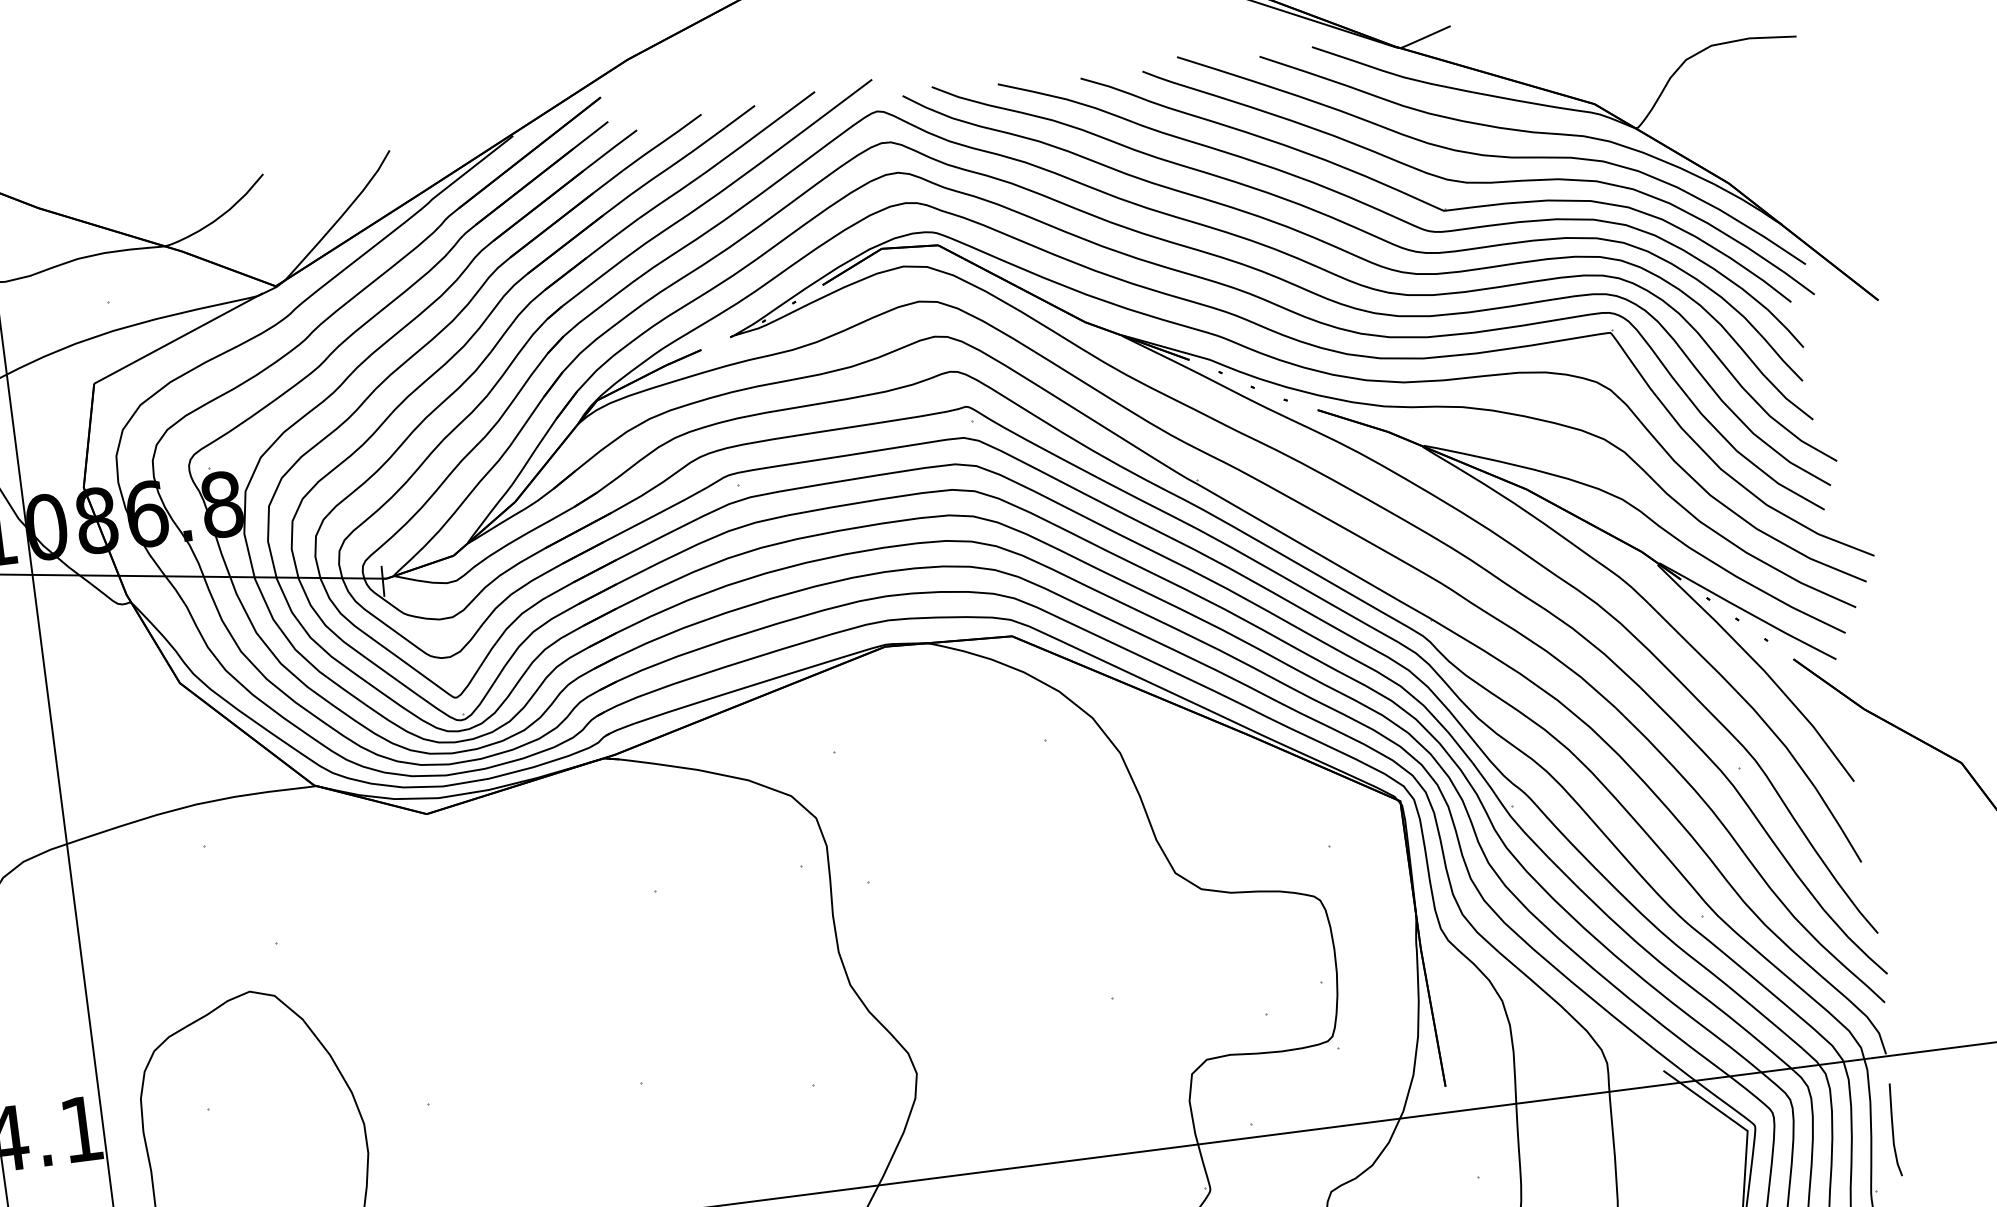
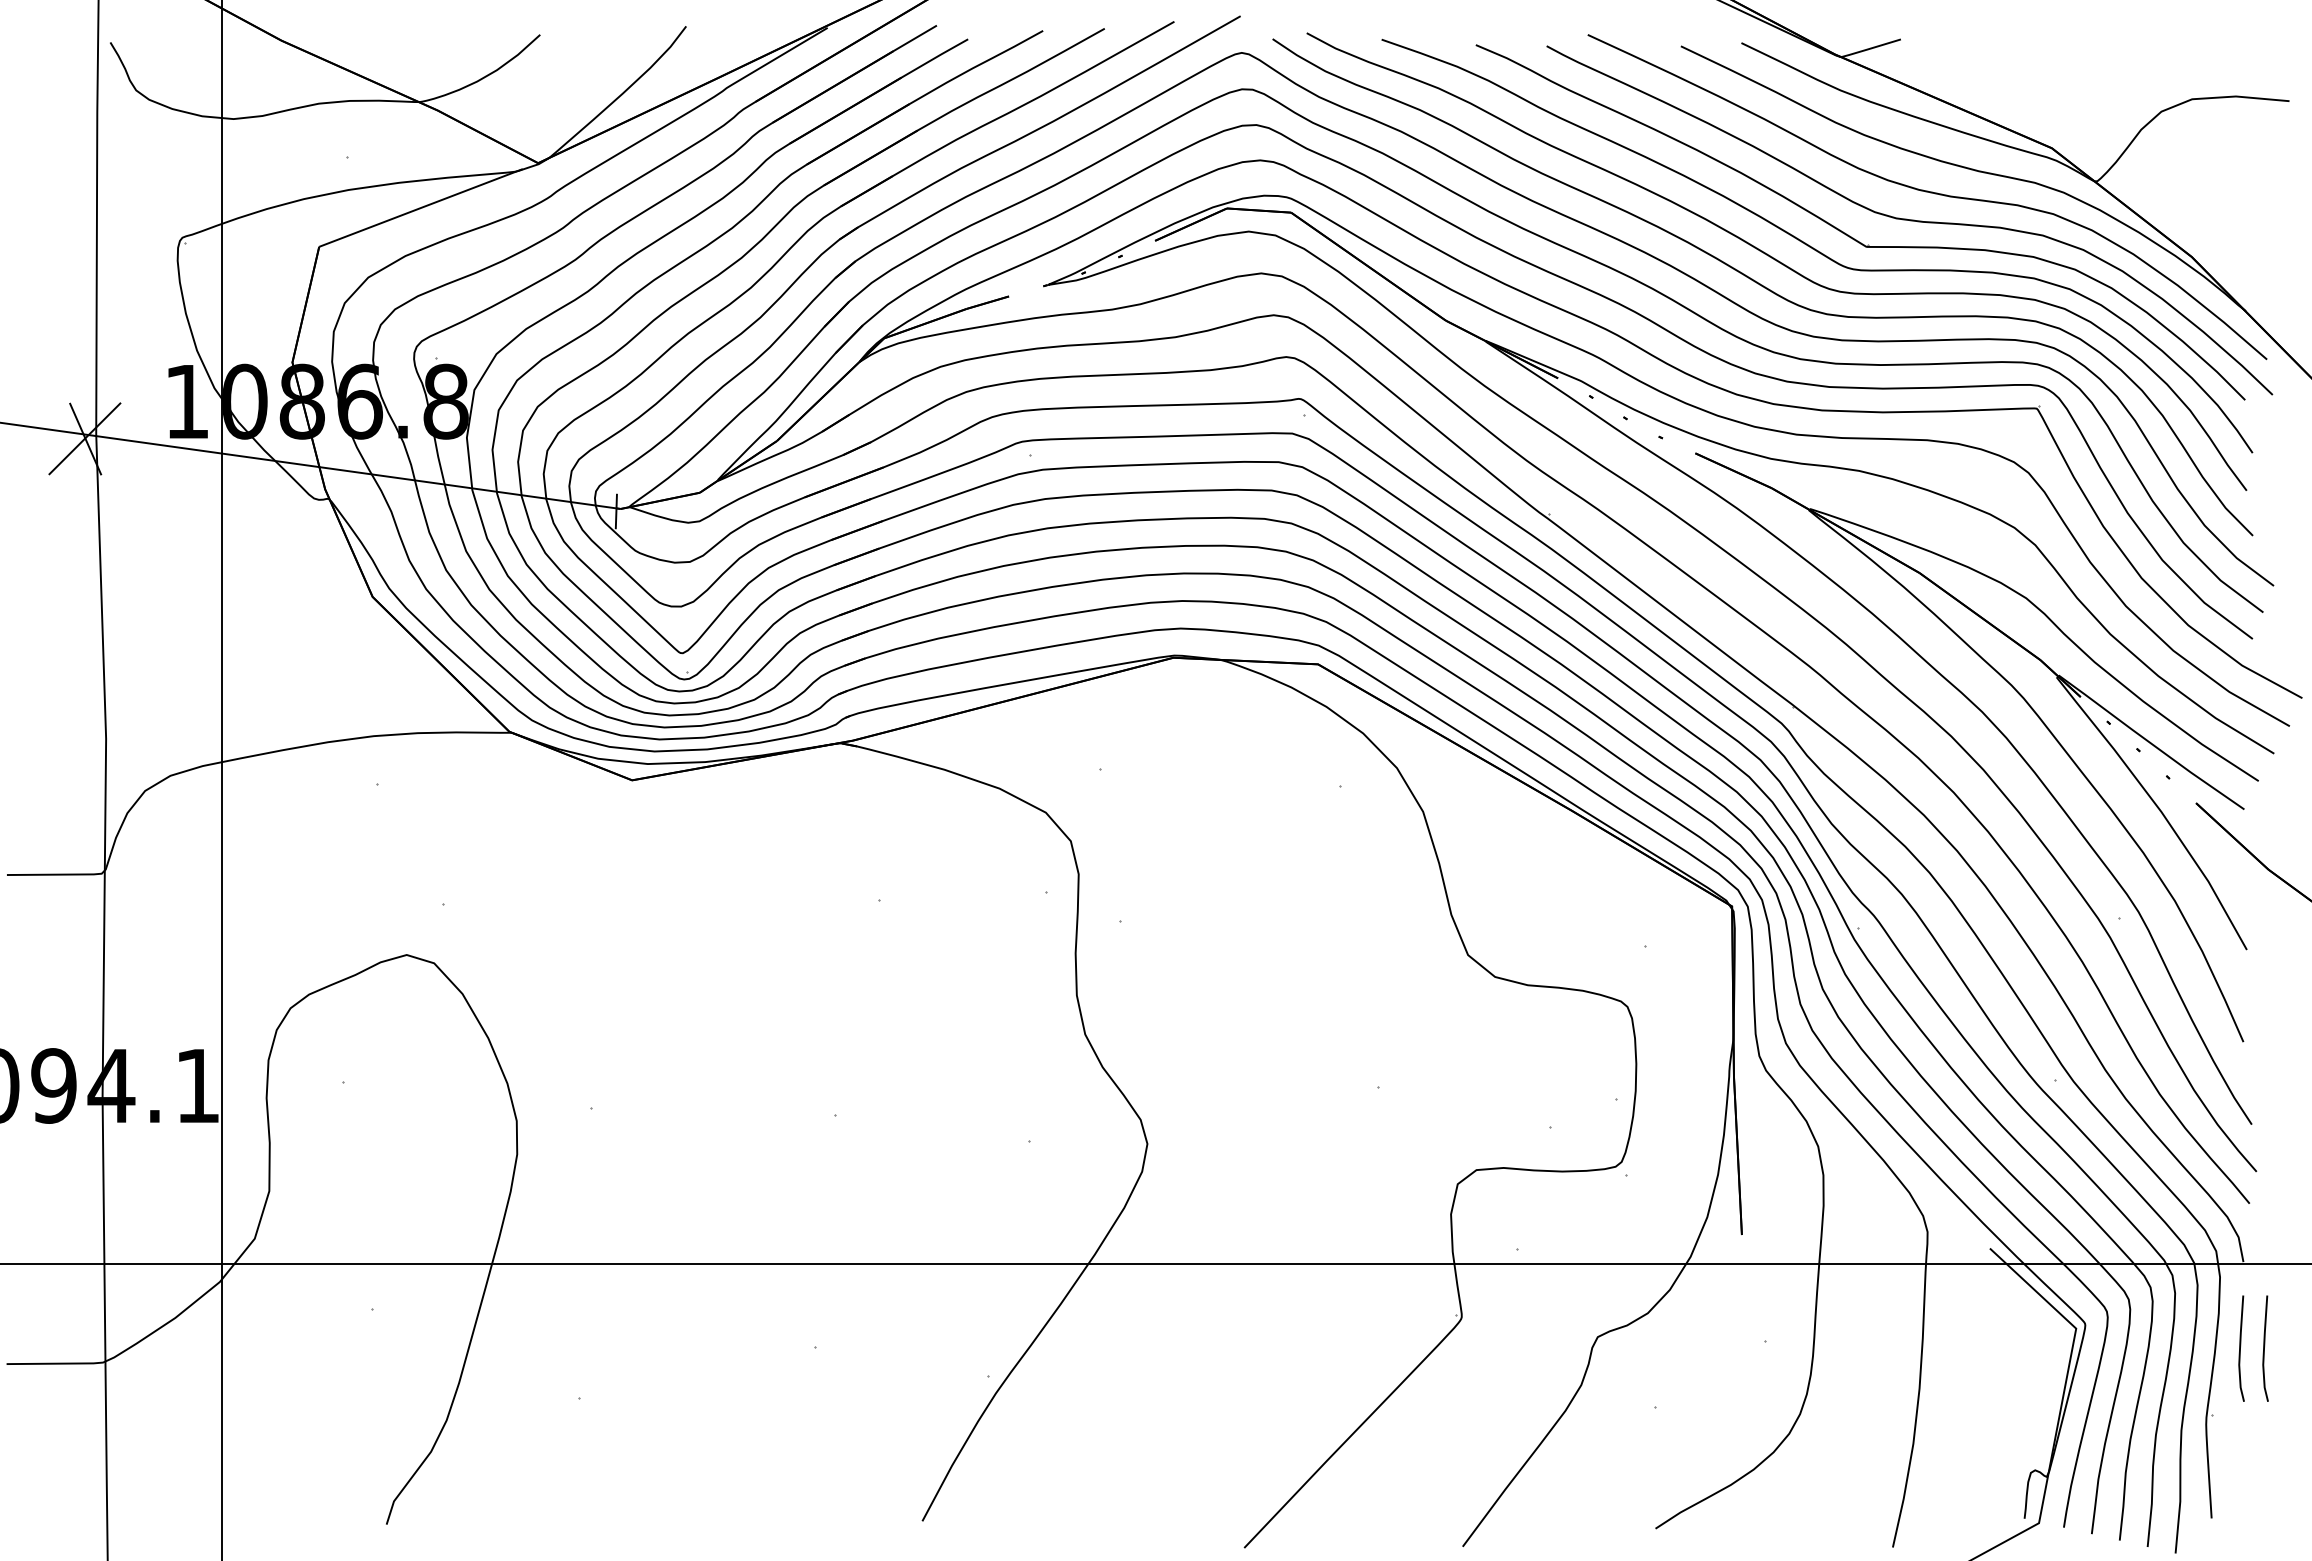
line: (1914, 1127) -> (2264, 1348), added

